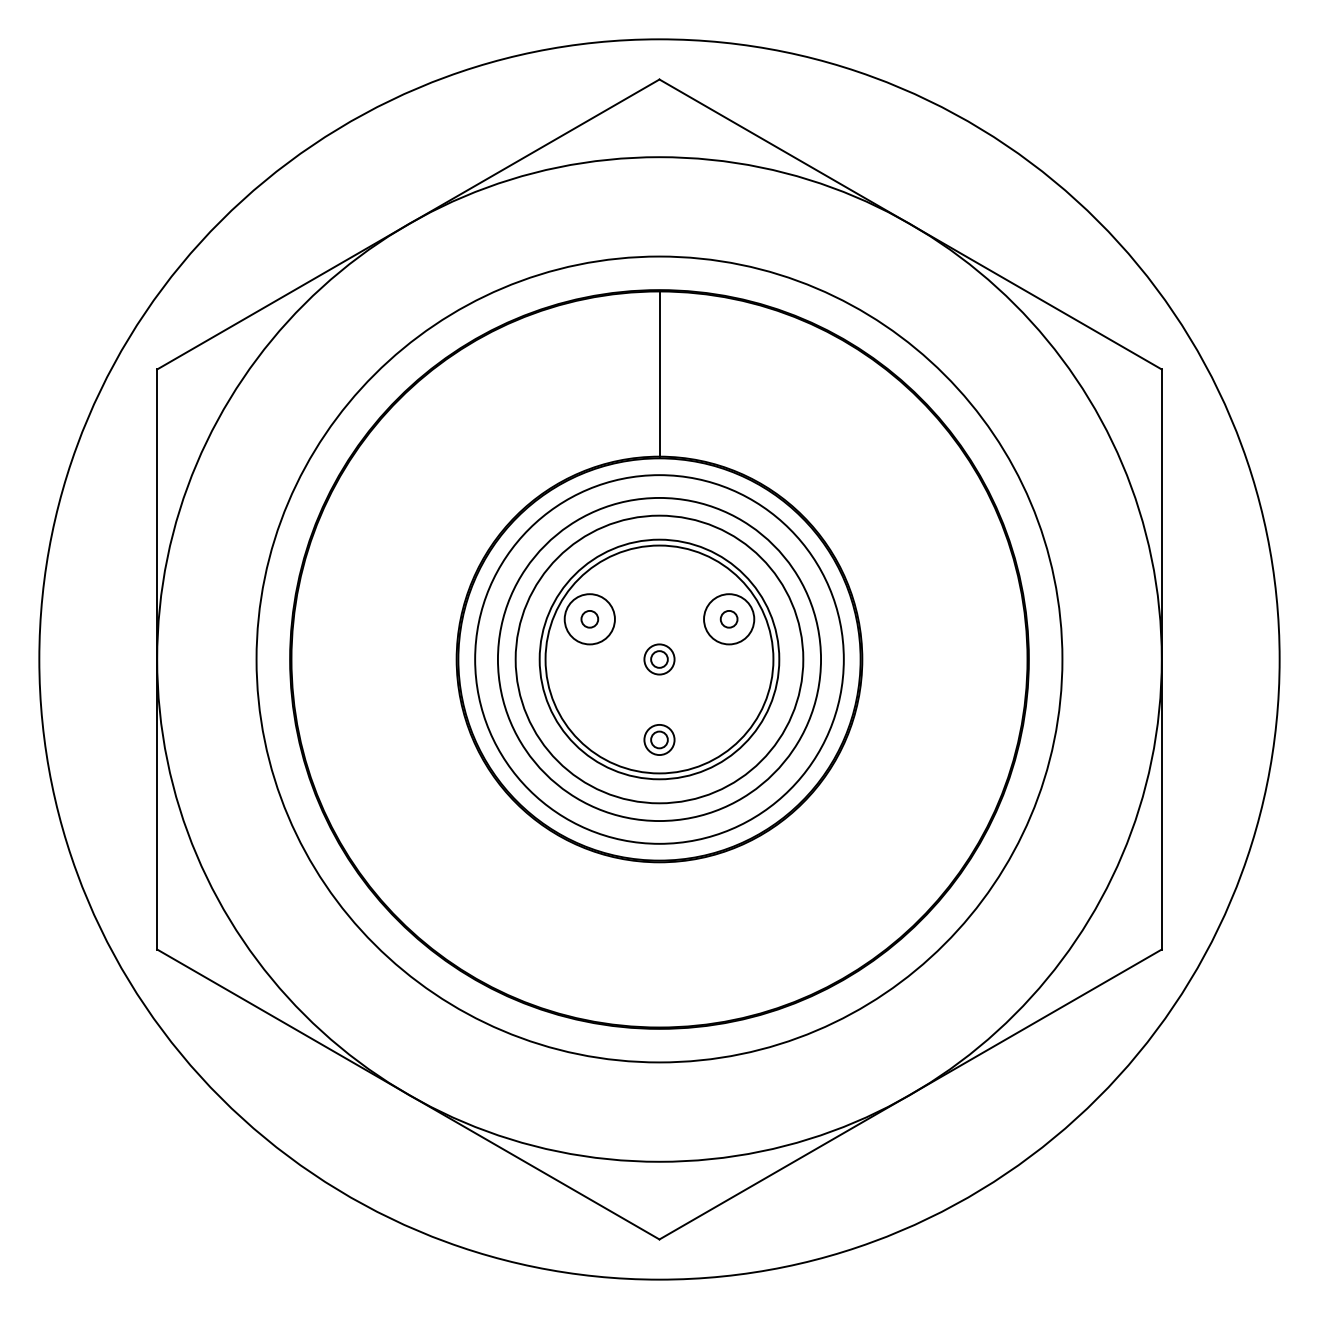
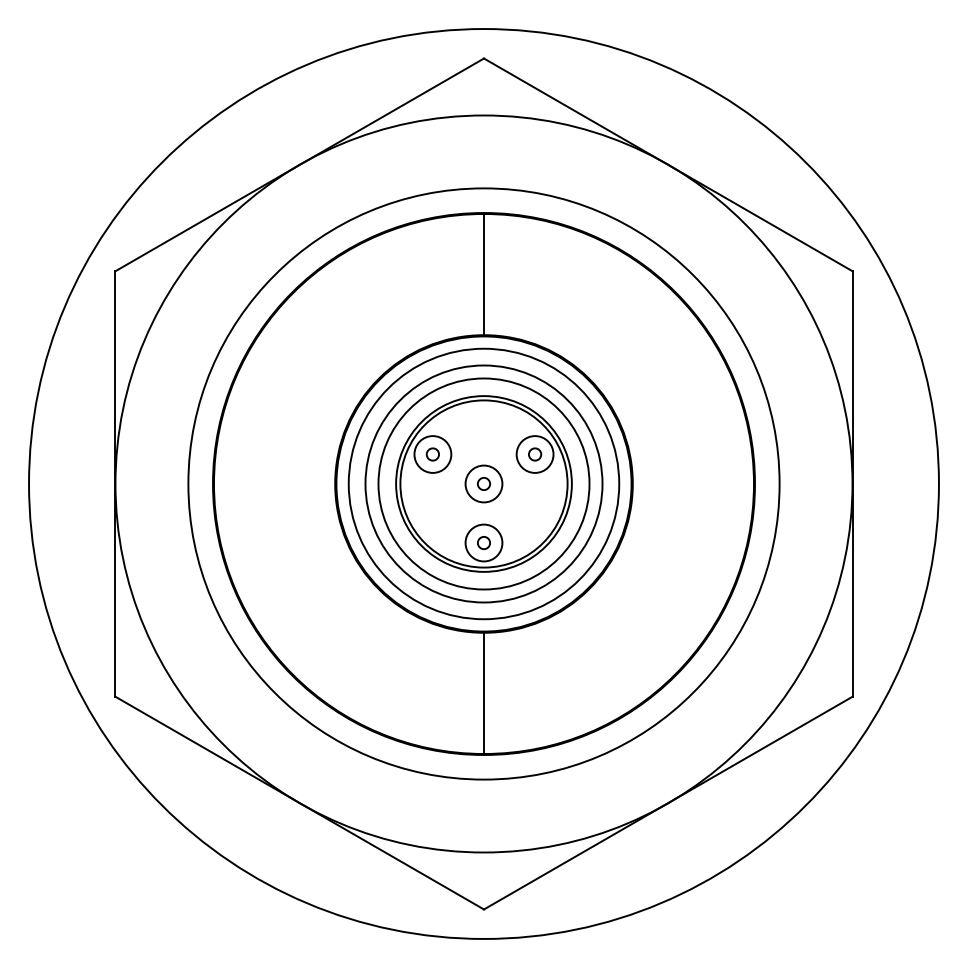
circle: (658, 658) -> (483, 483), size x1.67
circle: (658, 739) -> (483, 542), size x1.67
line: (660, 943) -> (484, 692), added

